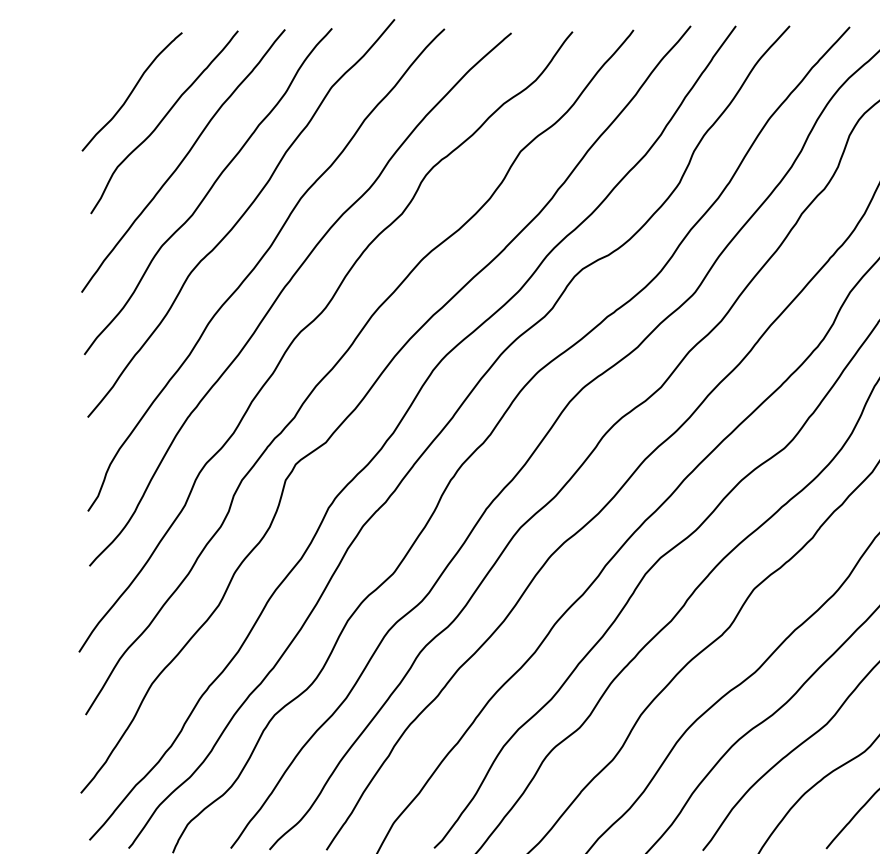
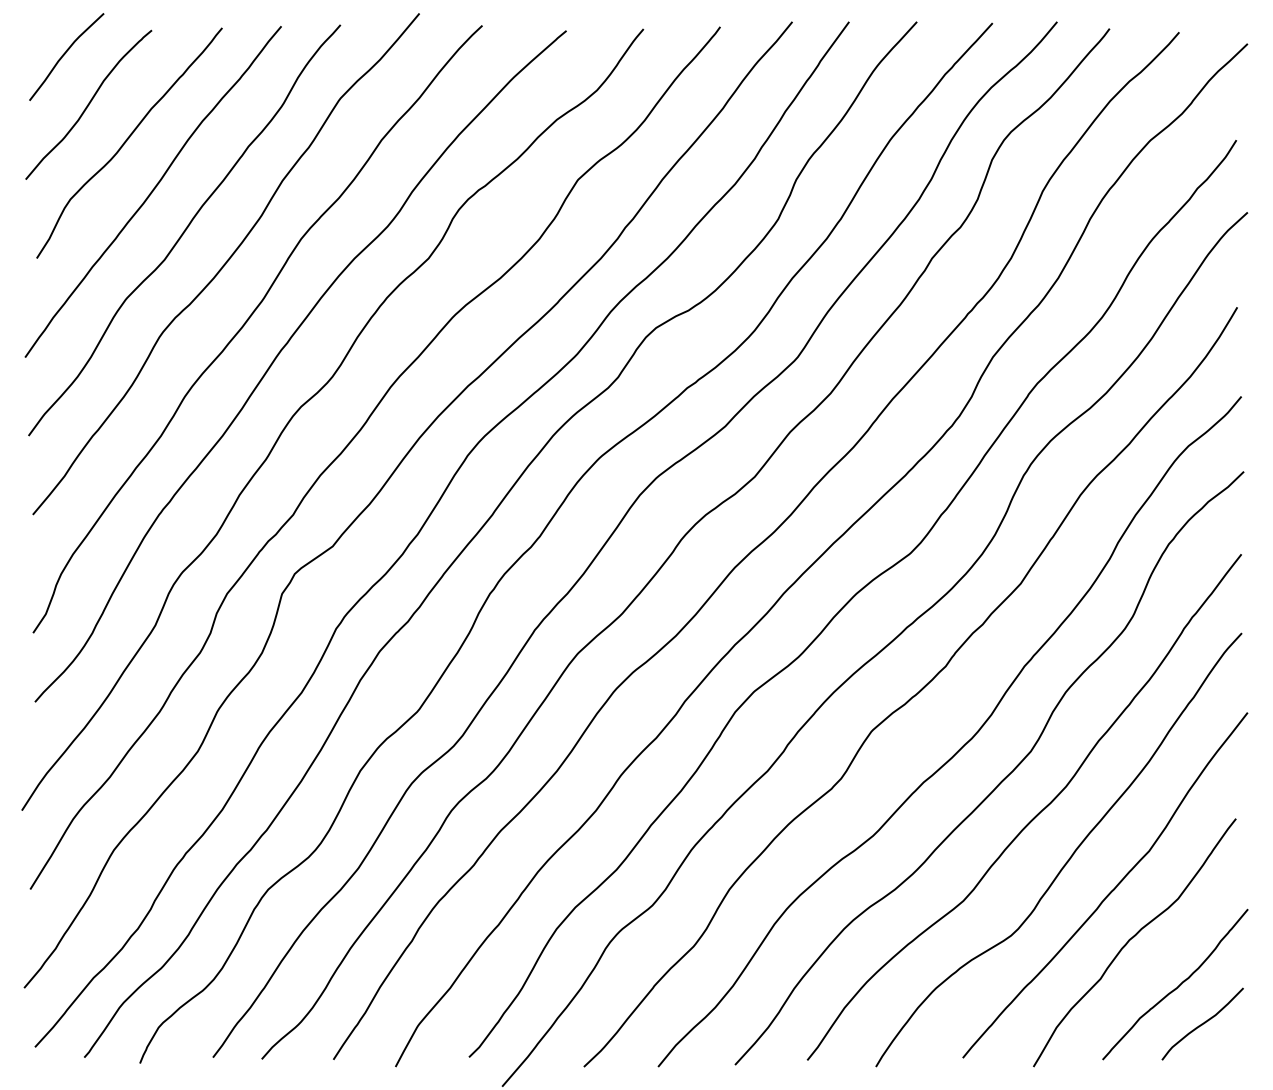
curve: (113, 51) -> (65, 54), added

